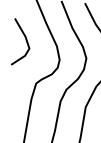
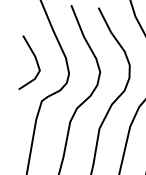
line: (25, 39) -> (35, 60), moved

